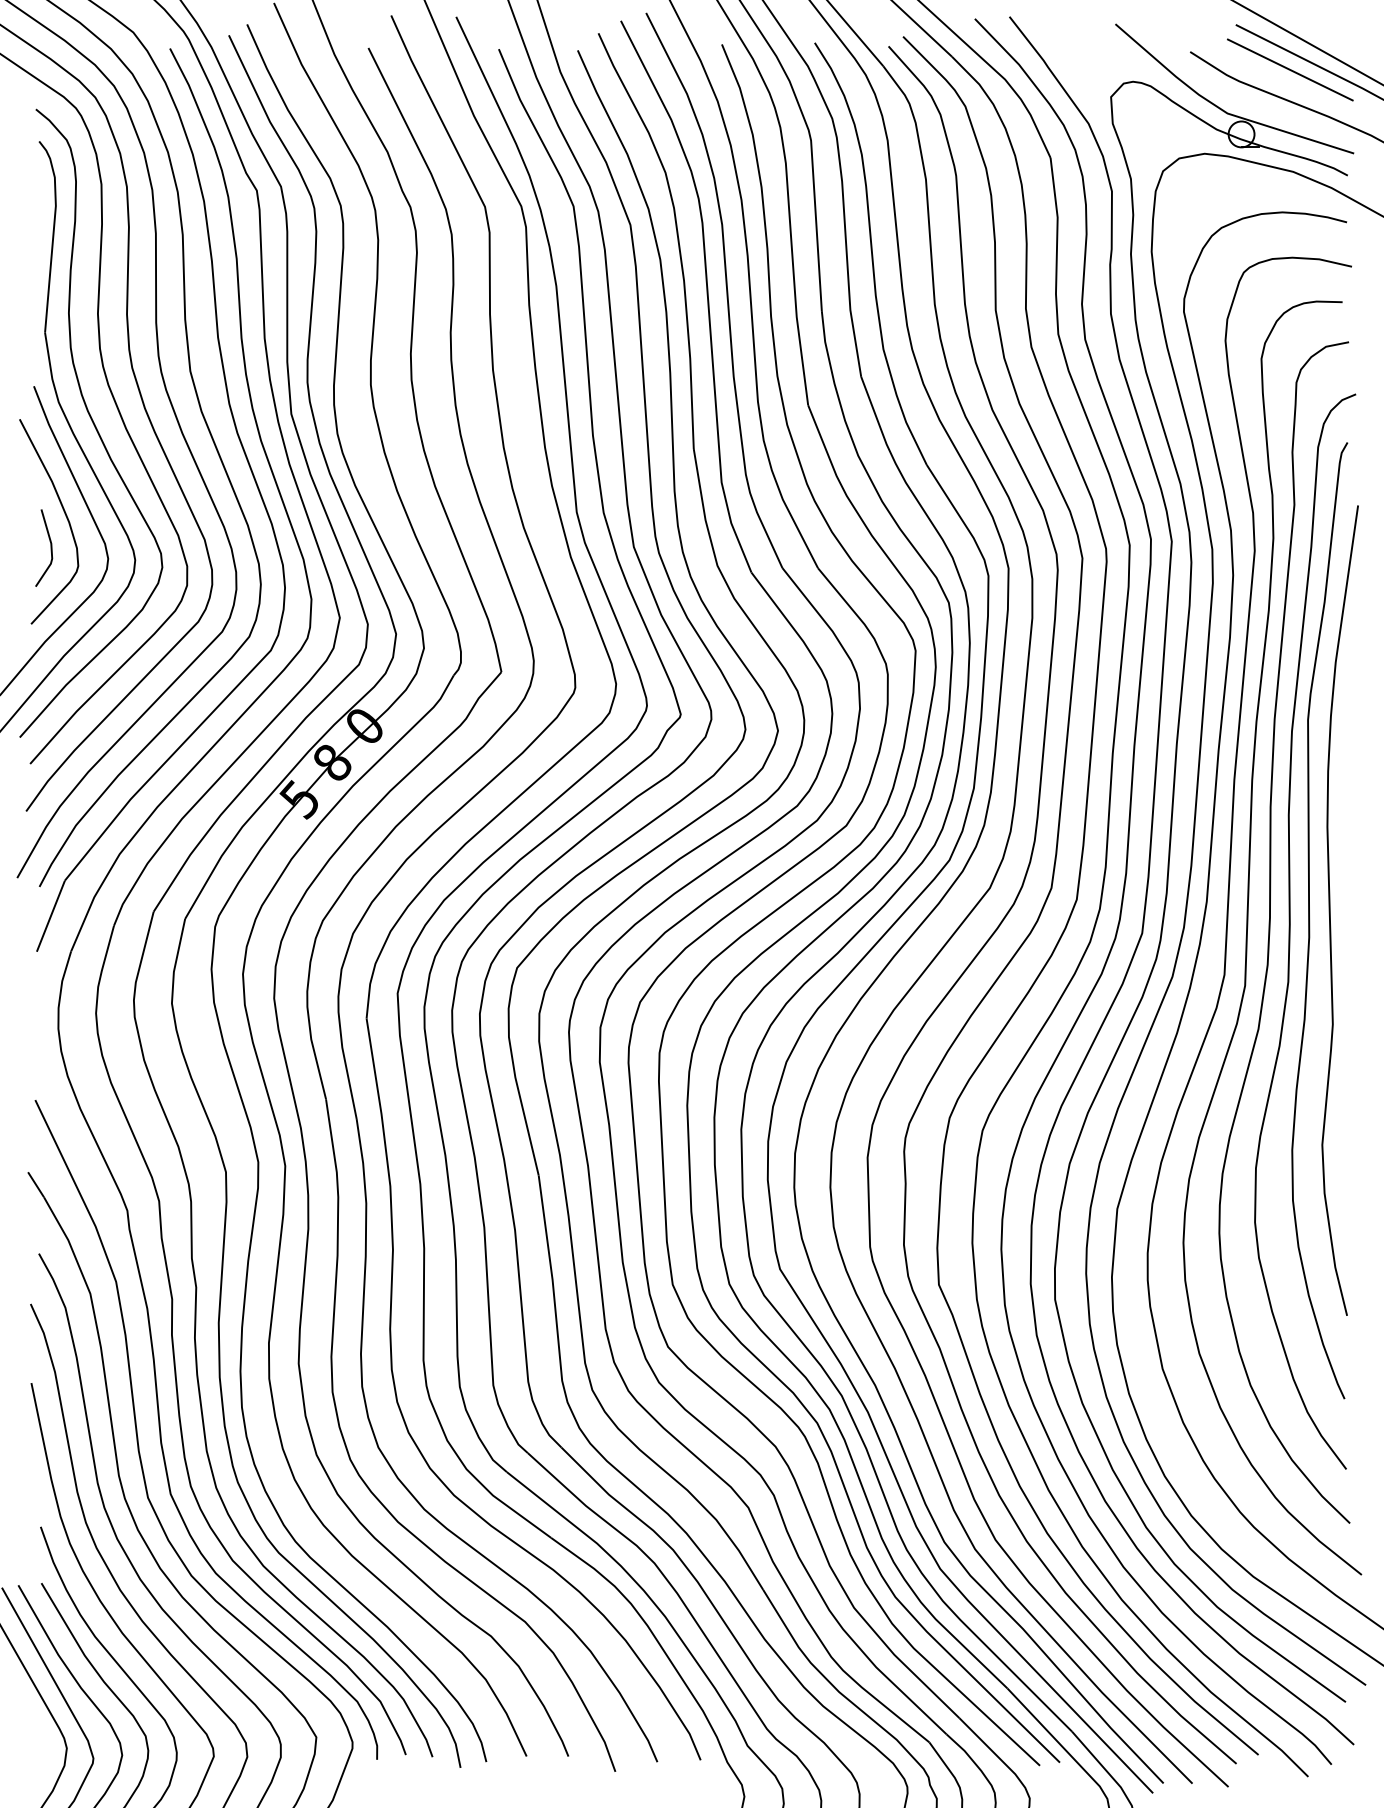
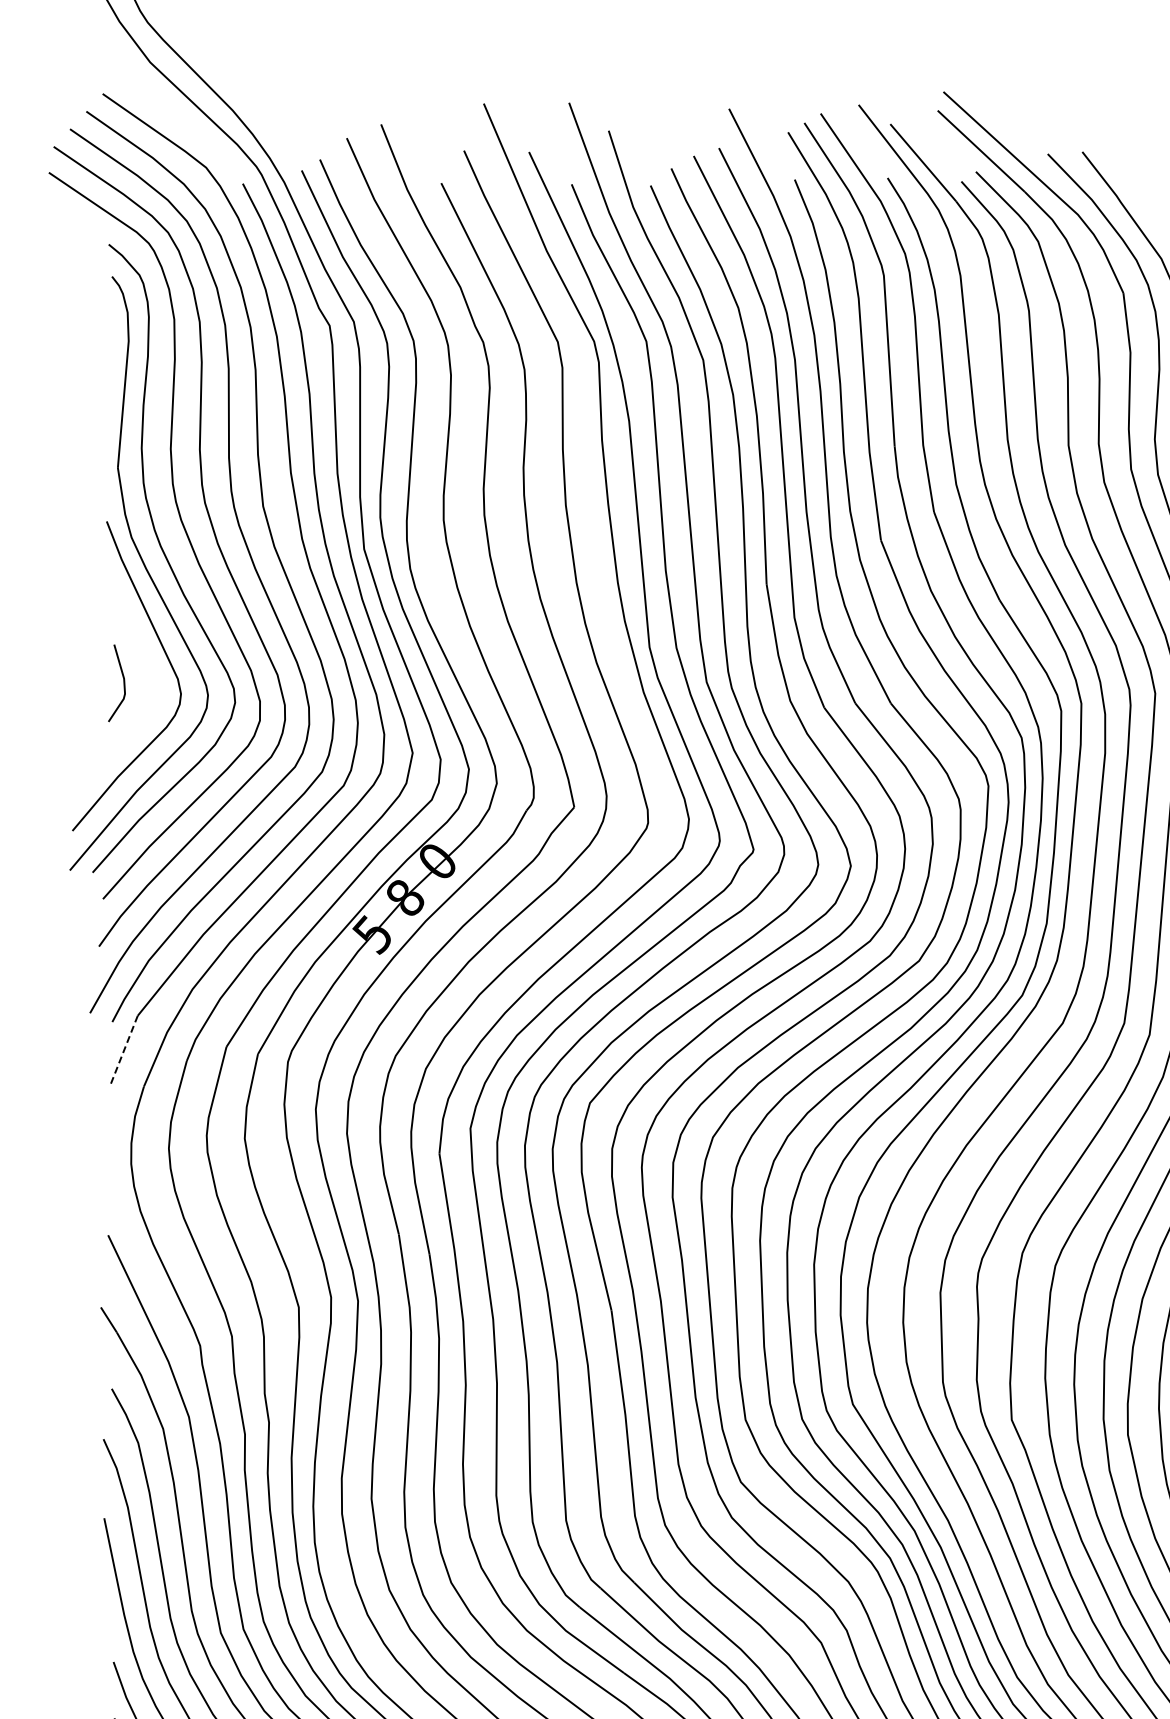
curve: (64, 514) -> (137, 649), removed
line: (50, 916) -> (123, 1051), solid -> dashed

